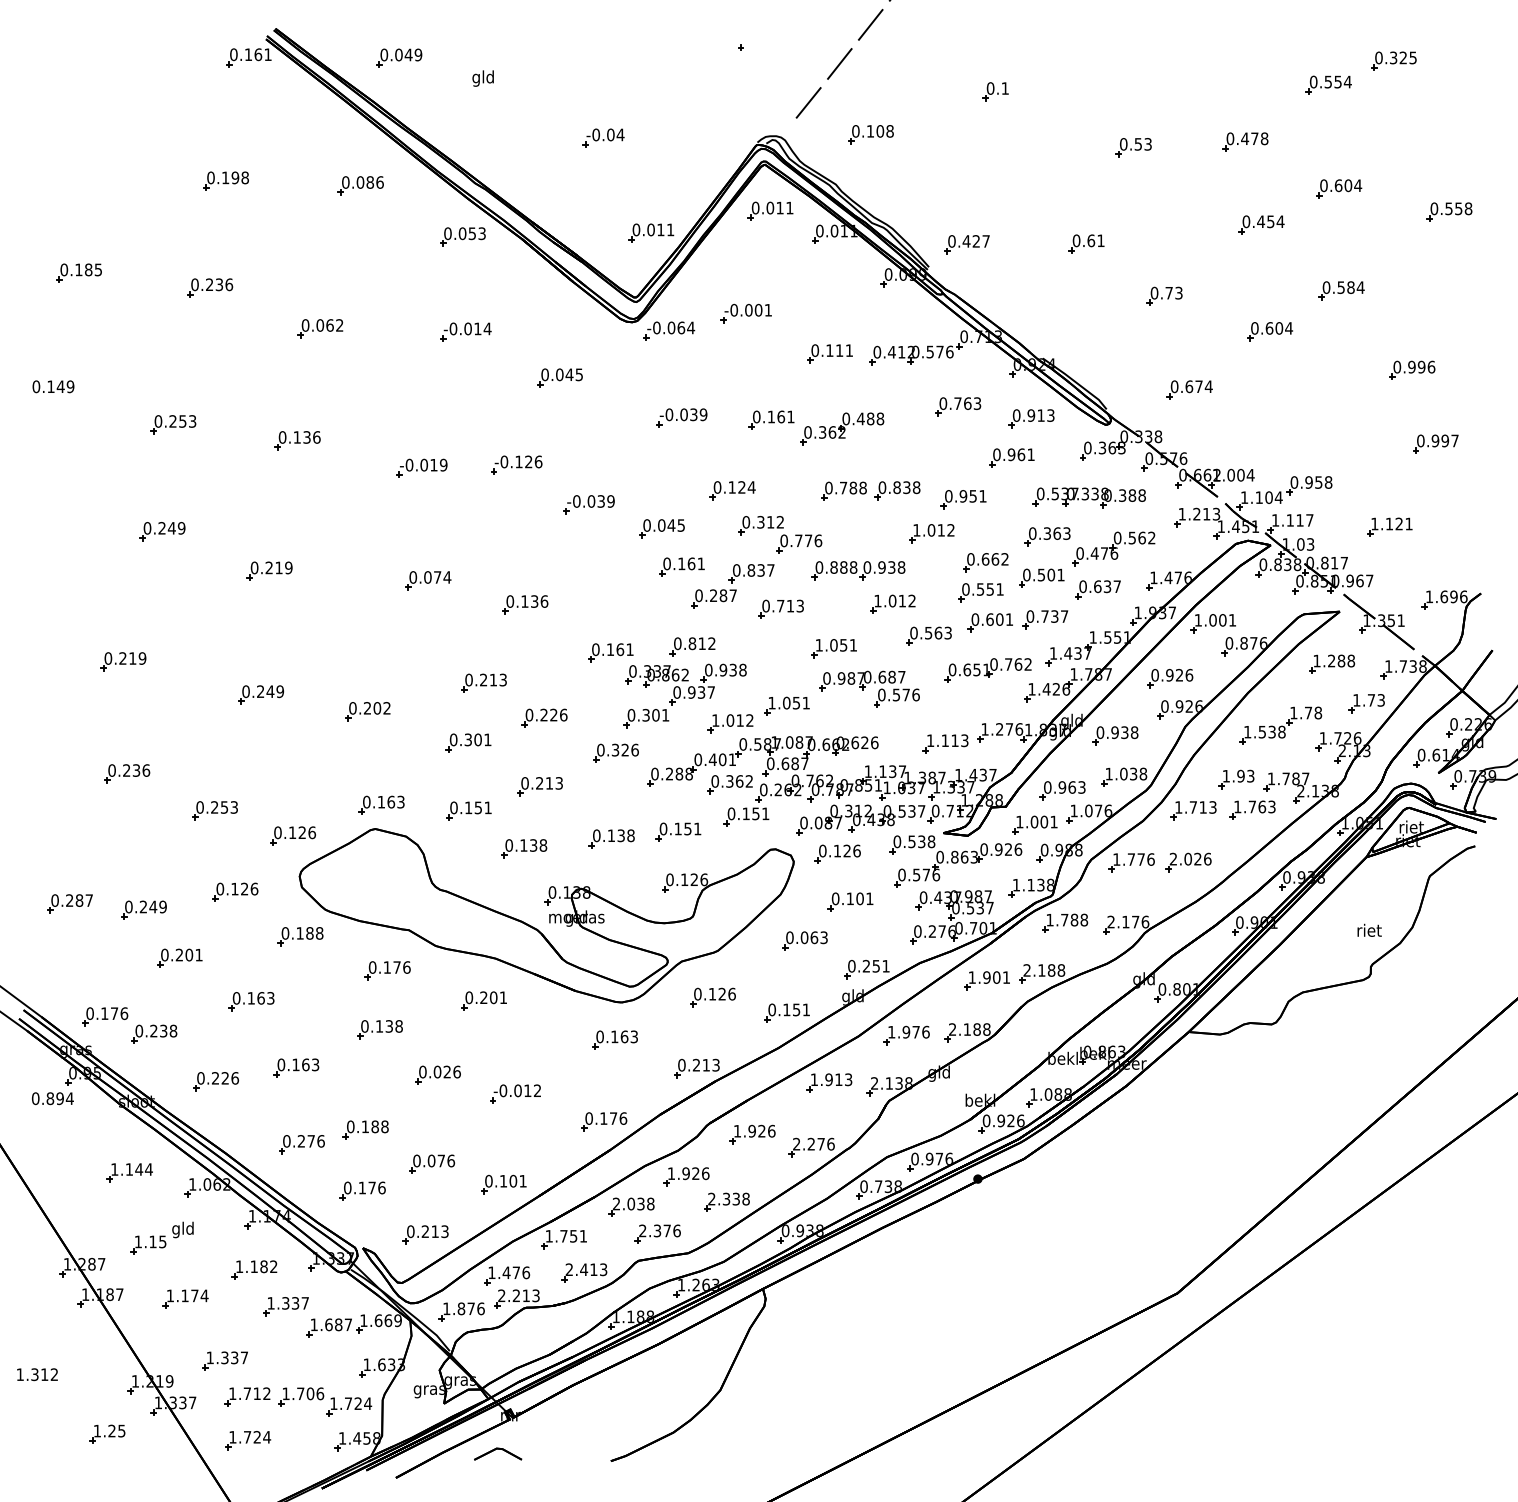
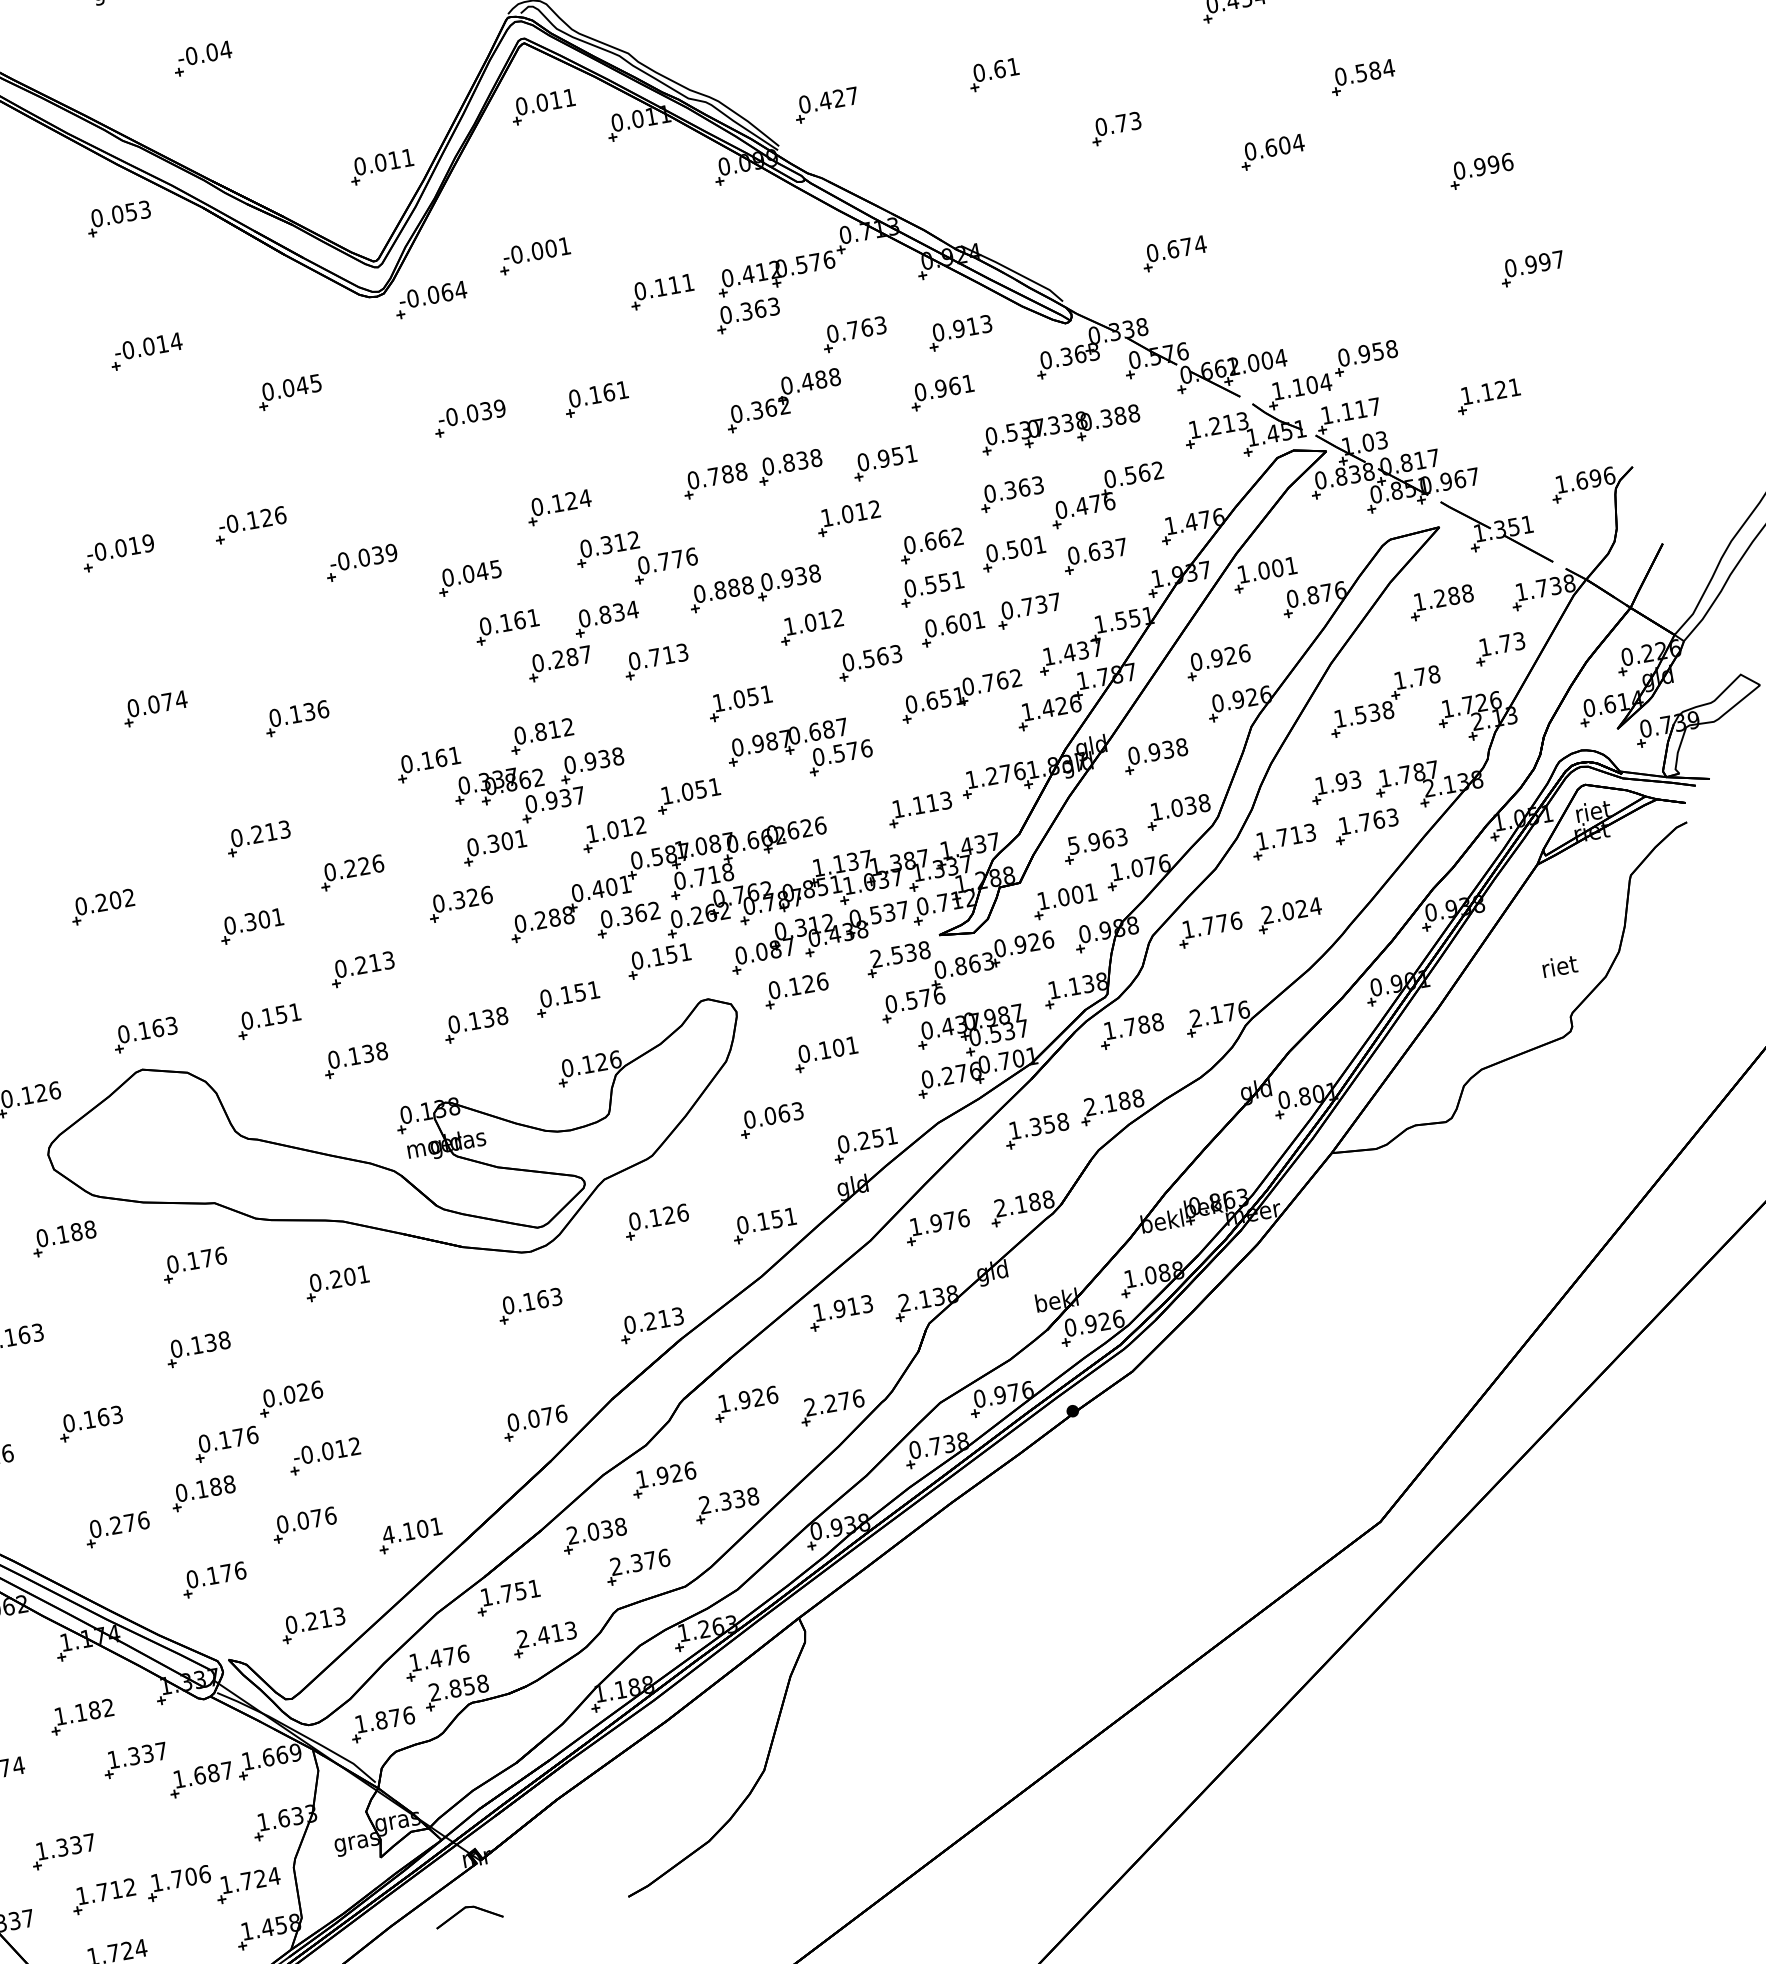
part: (603, 137) -> (202, 57), moved
part: (886, 380) -> (747, 315), added
part: (842, 428) -> (784, 399), moved
text: (770, 570) -> (632, 610), 0.837 -> 0.834
text: (794, 763) -> (713, 874), 0.687 -> 0.718
text: (1047, 787) -> (1073, 845), 0.963 -> 5.963
text: (897, 841) -> (876, 958), 0.538 -> 2.538
text: (1207, 858) -> (1315, 905), 2.026 -> 2.024
text: (996, 977) -> (1049, 1124), 1.901 -> 1.358
part: (515, 1093) -> (324, 1455), moved
part: (387, 1098) -> (226, 1444), added
text: (603, 1118) -> (533, 1418), 0.176 -> 0.076
text: (488, 1180) -> (387, 1534), 0.101 -> 4.101
text: (525, 1295) -> (467, 1685), 2.213 -> 2.858

